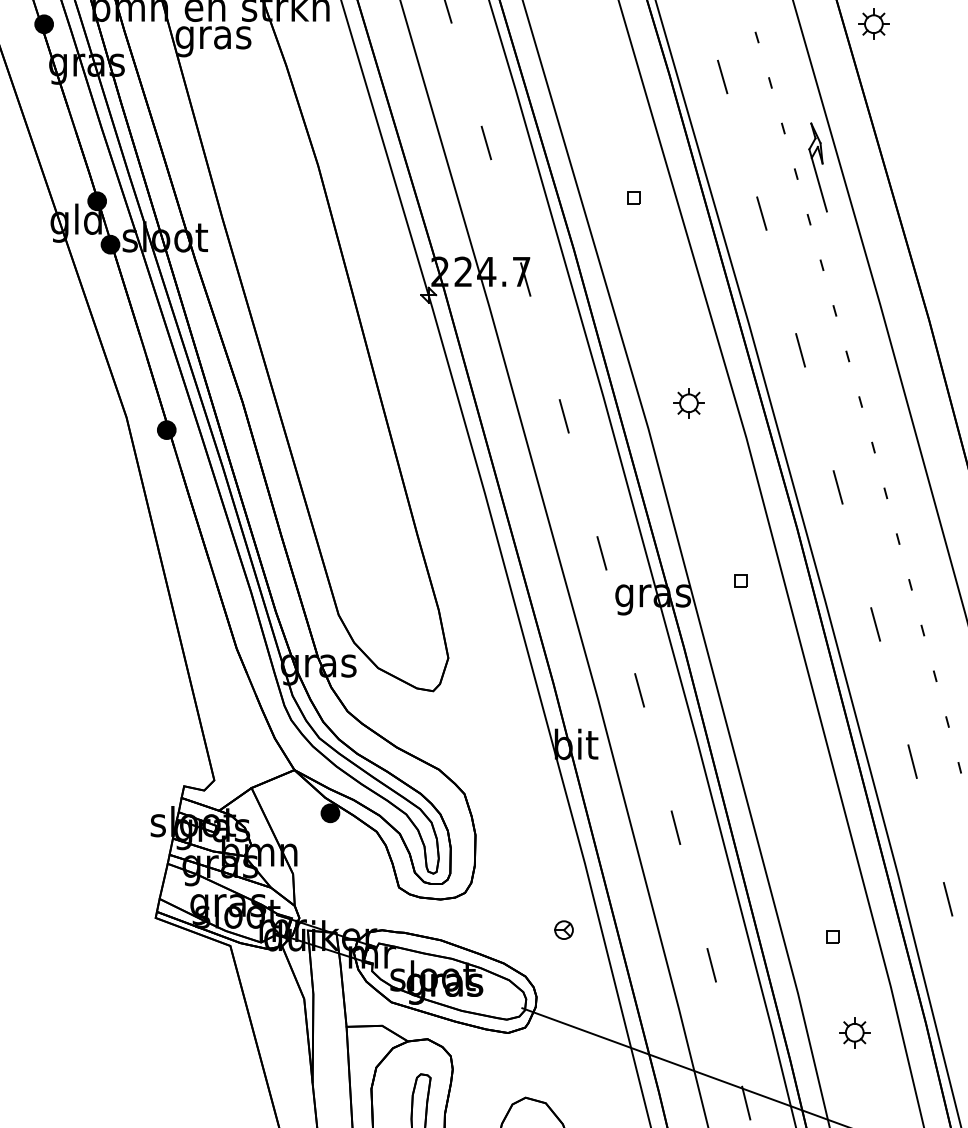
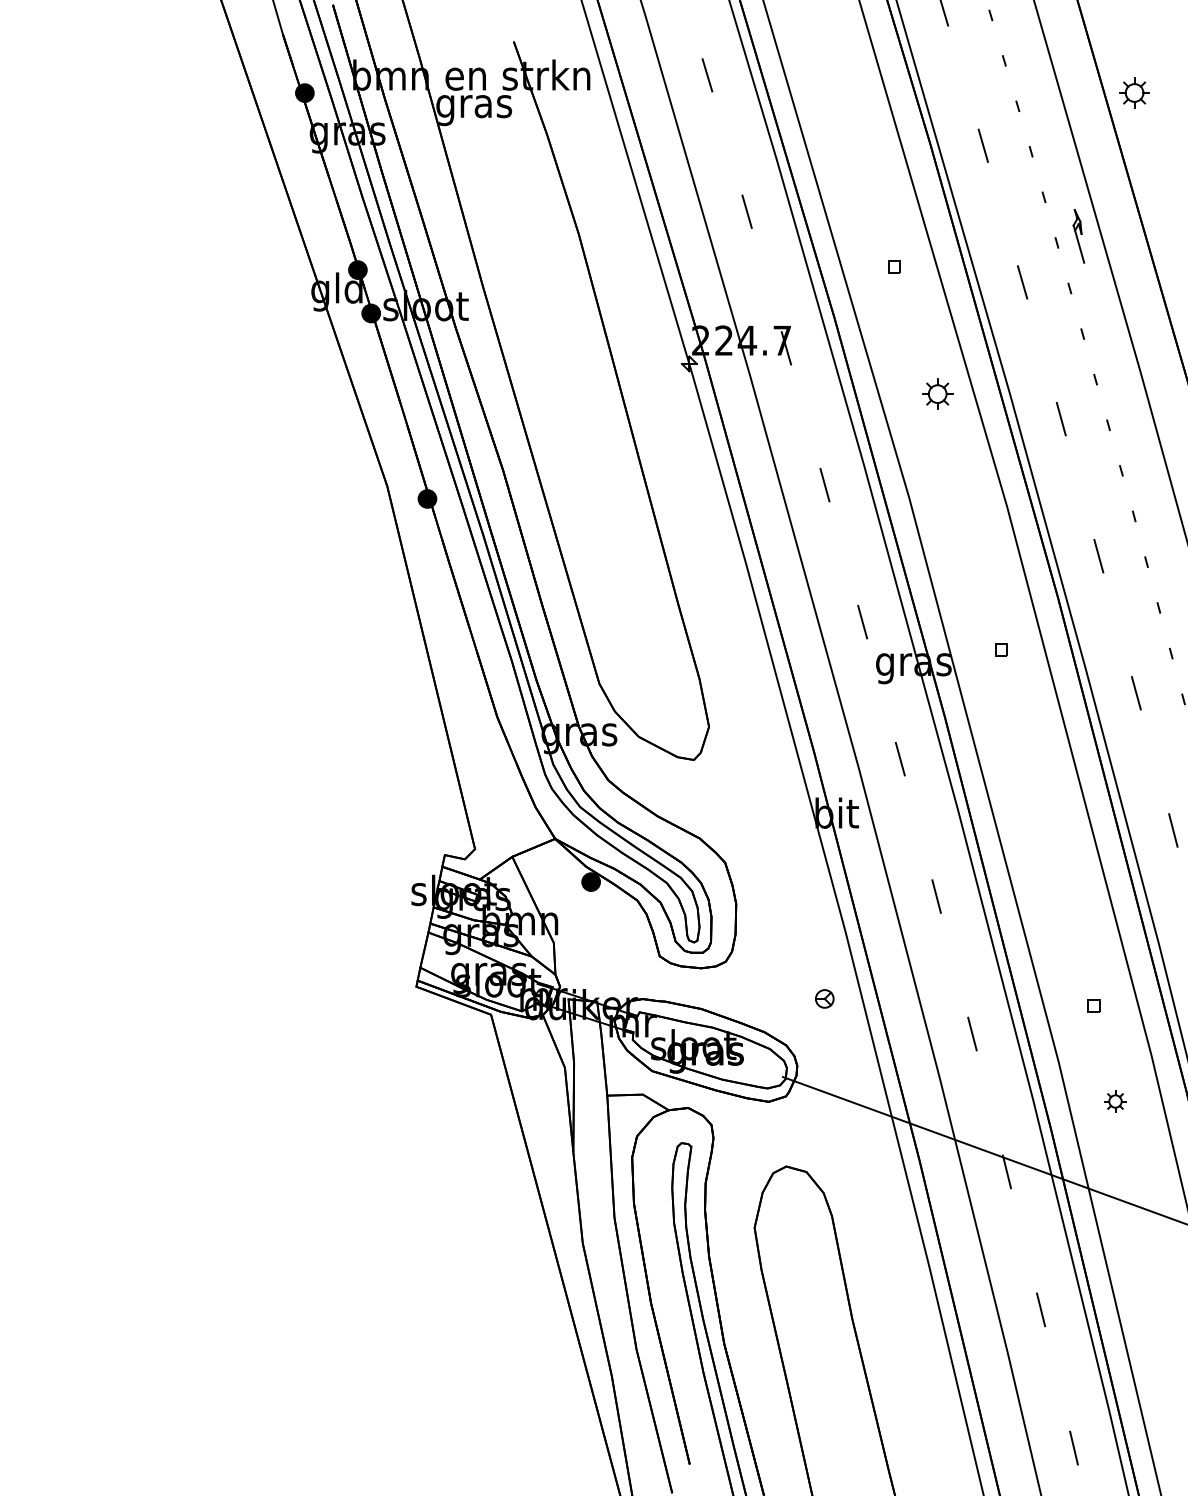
part: (817, 167) -> (1078, 236), size x0.6
part: (688, 402) -> (937, 393), moved
part: (854, 1032) -> (1115, 1101), size x0.7

